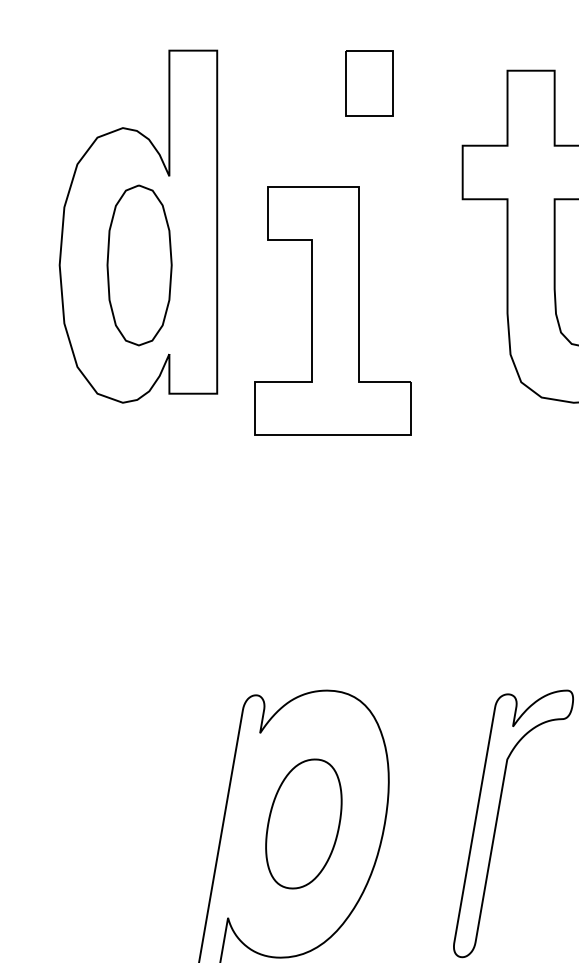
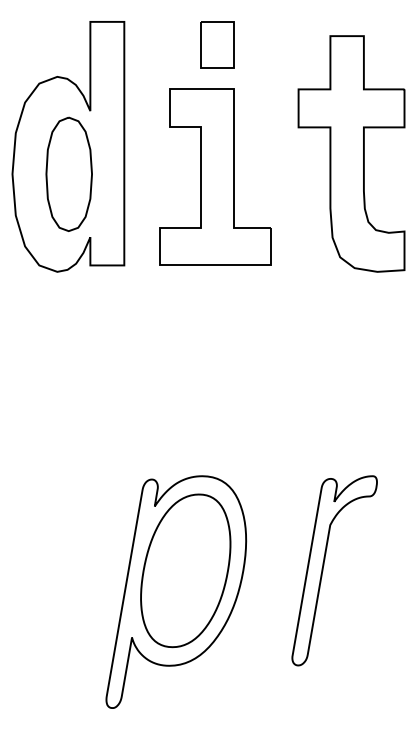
part: (369, 82) -> (217, 44), moved
part: (332, 309) -> (215, 176), moved
part: (303, 823) -> (185, 570), size x1.67

